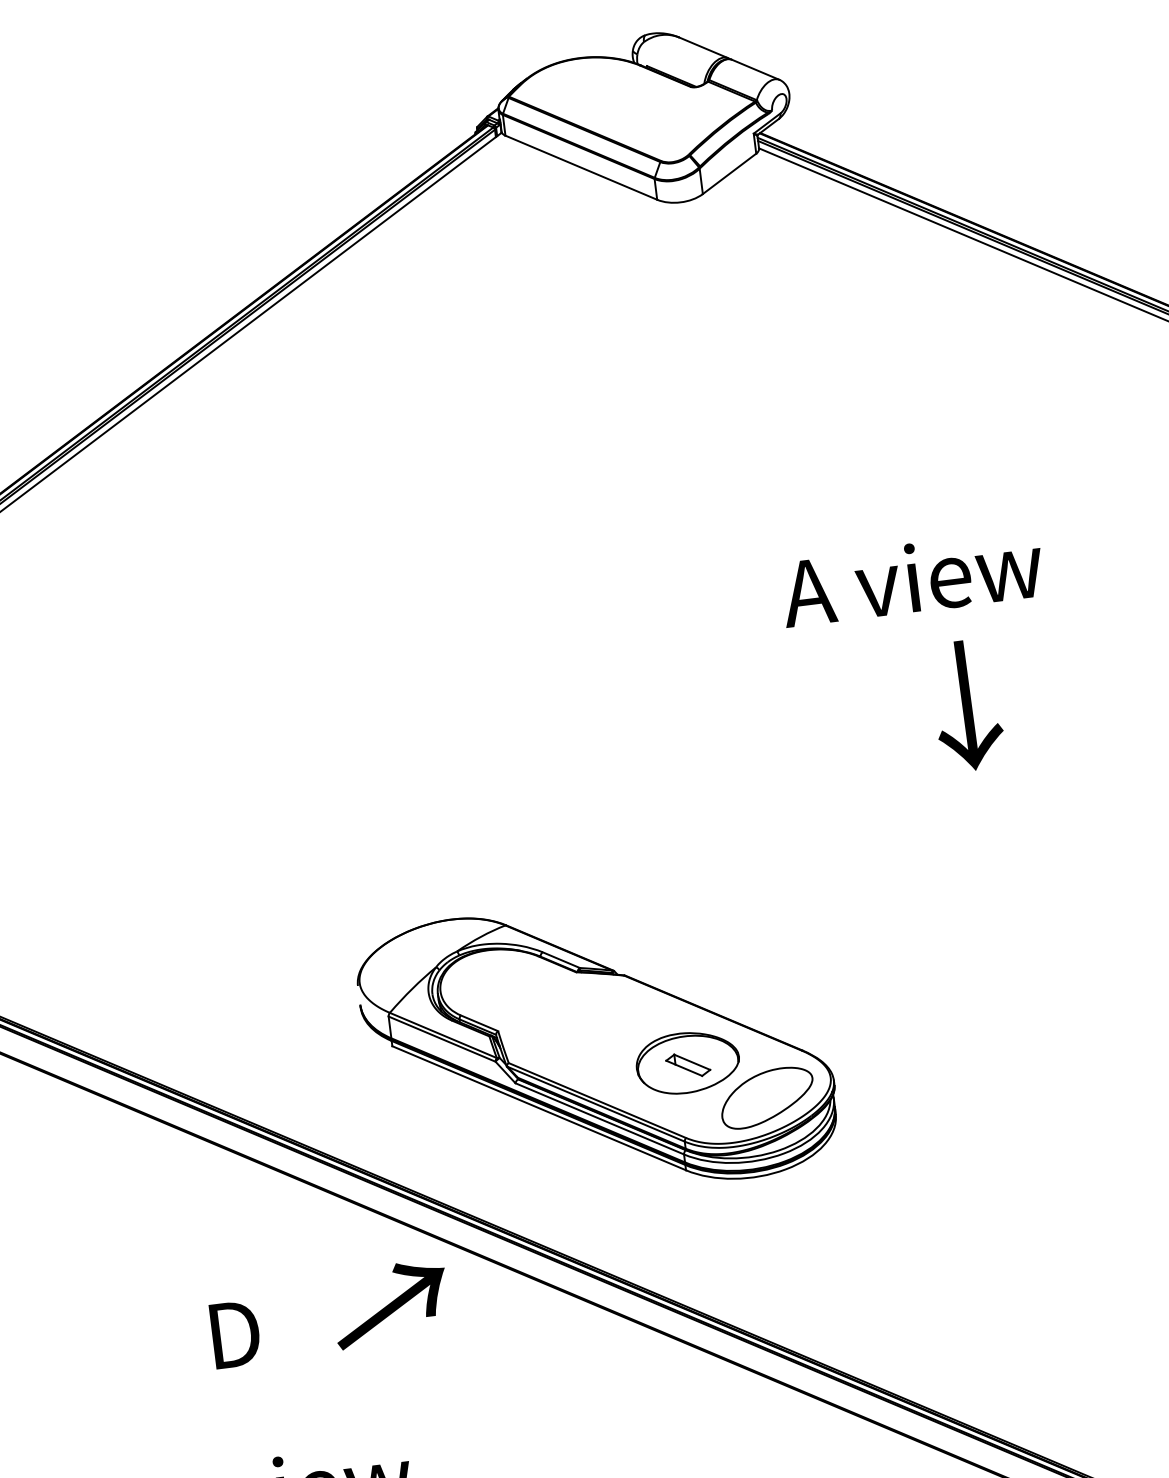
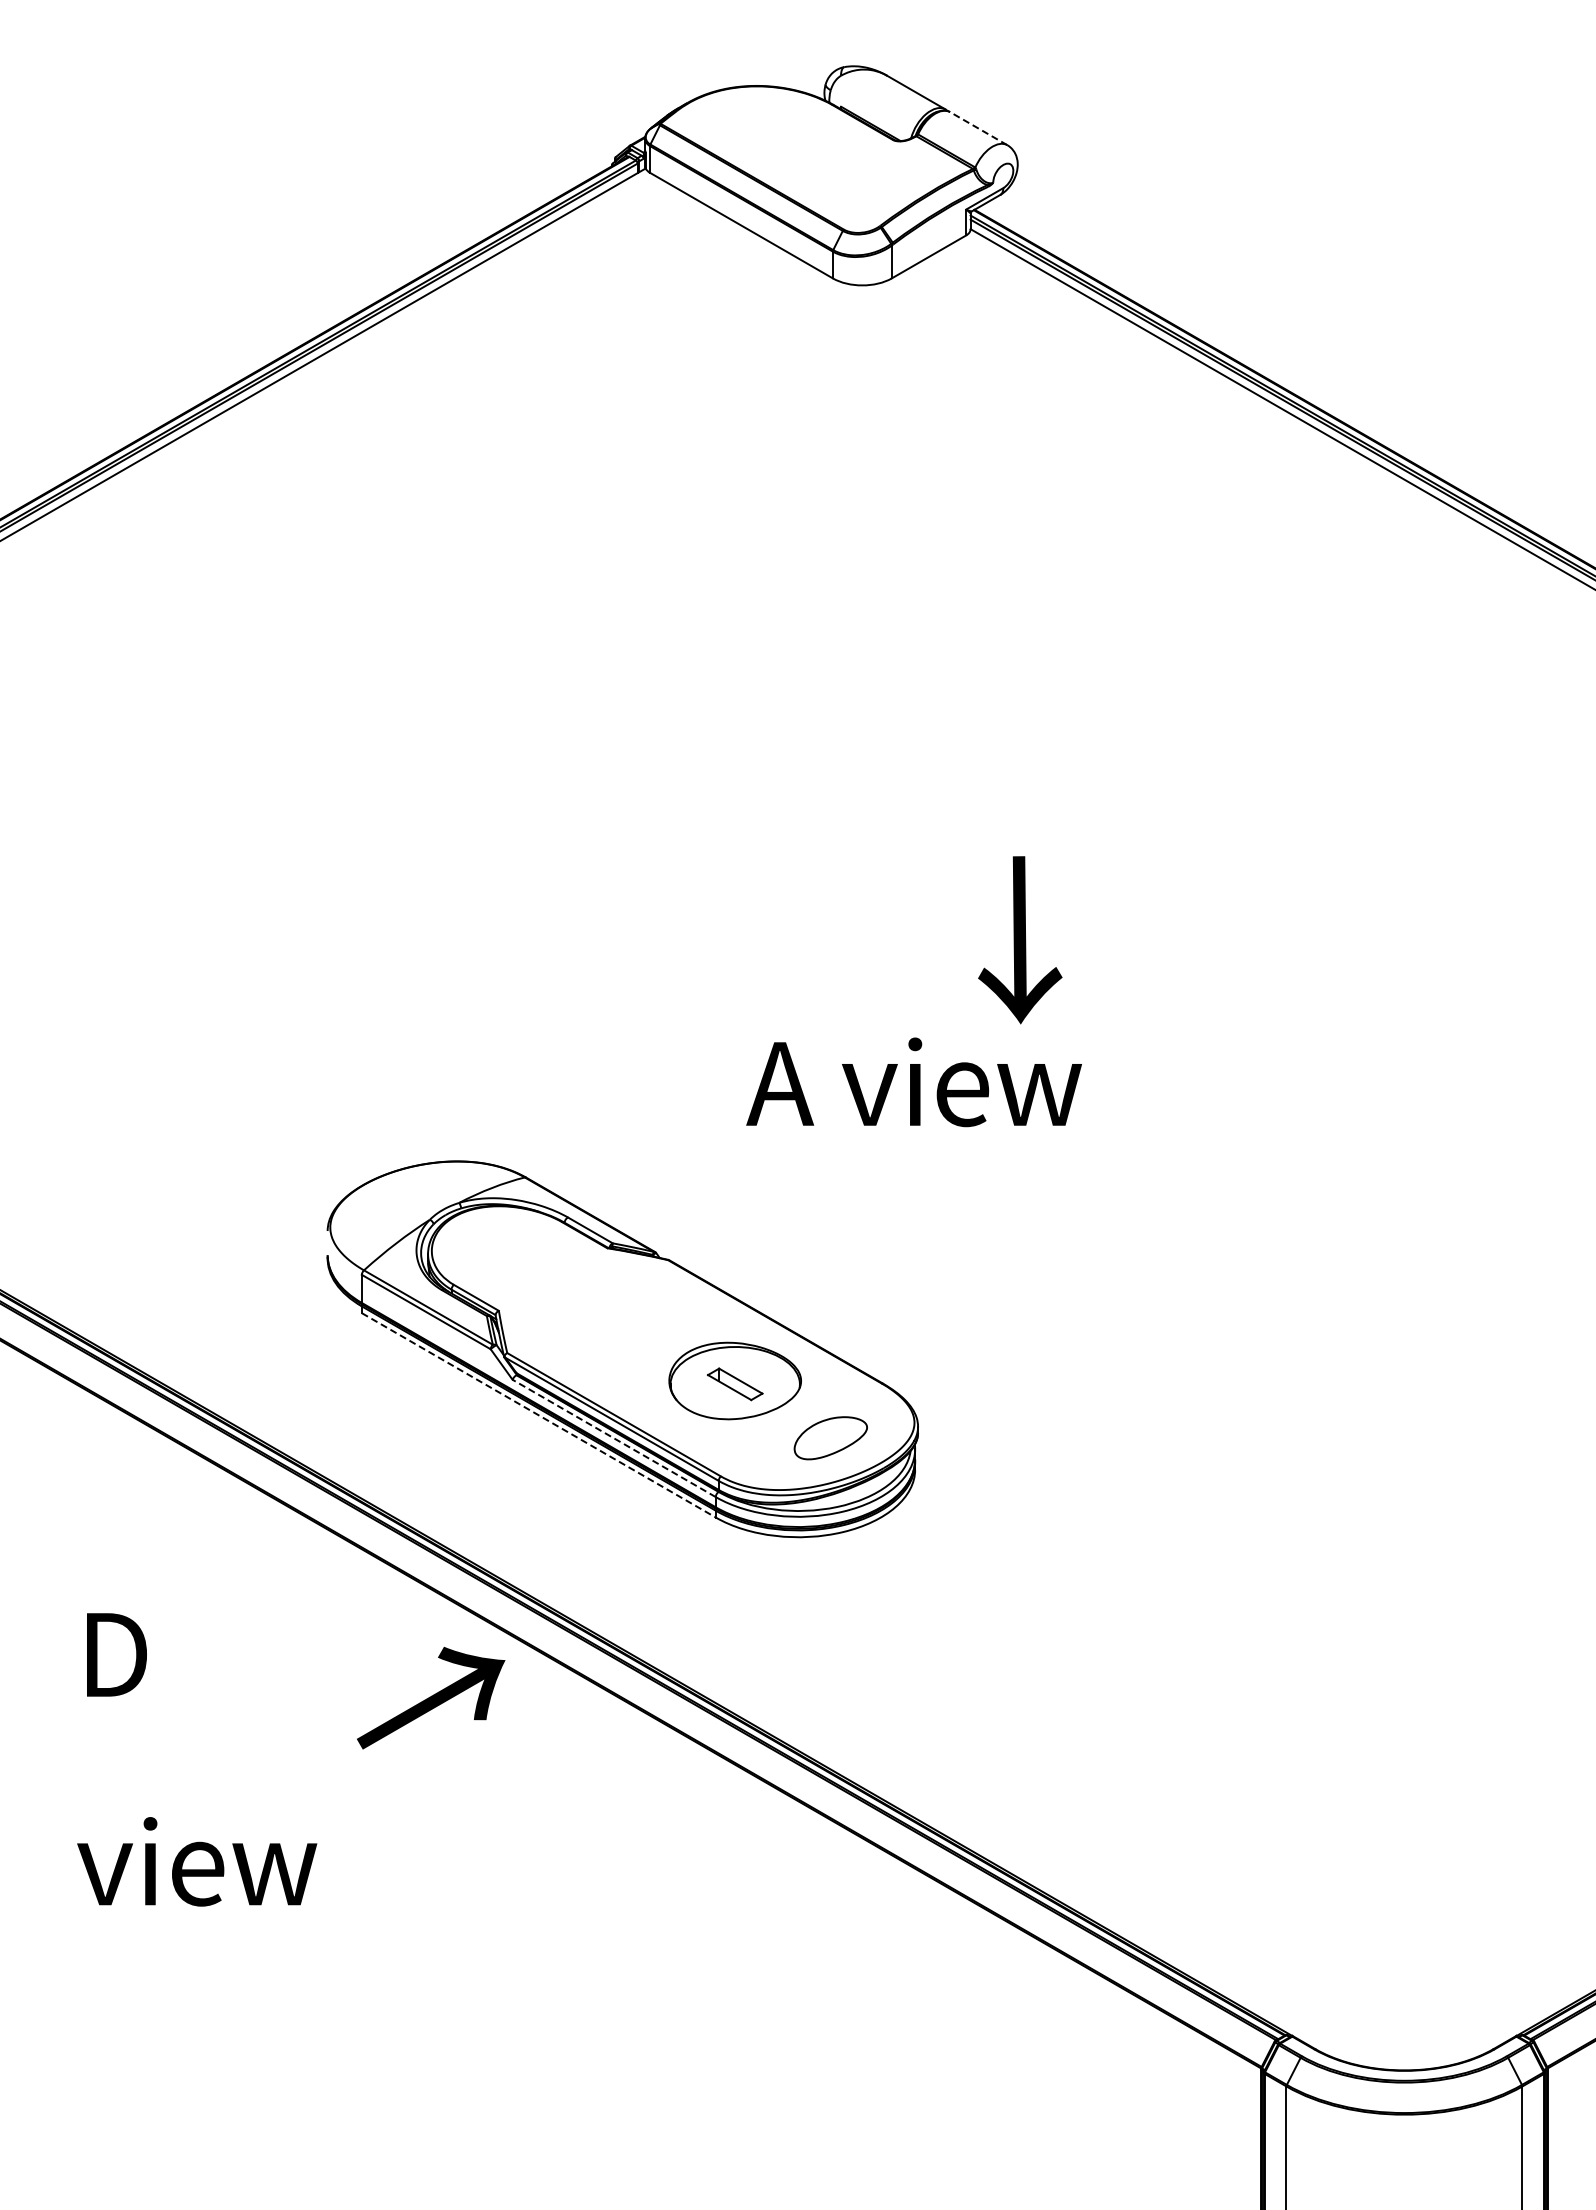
line: (755, 69) -> (978, 128), solid -> dashed
text: (911, 578) -> (913, 1082), moved
text: (967, 705) -> (1020, 940), moved
part: (767, 1098) -> (830, 1438), size x0.6
line: (539, 1108) -> (539, 1415), solid -> dashed
line: (599, 1118) -> (613, 1438), solid -> dashed
text: (391, 1303) -> (431, 1697), moved

